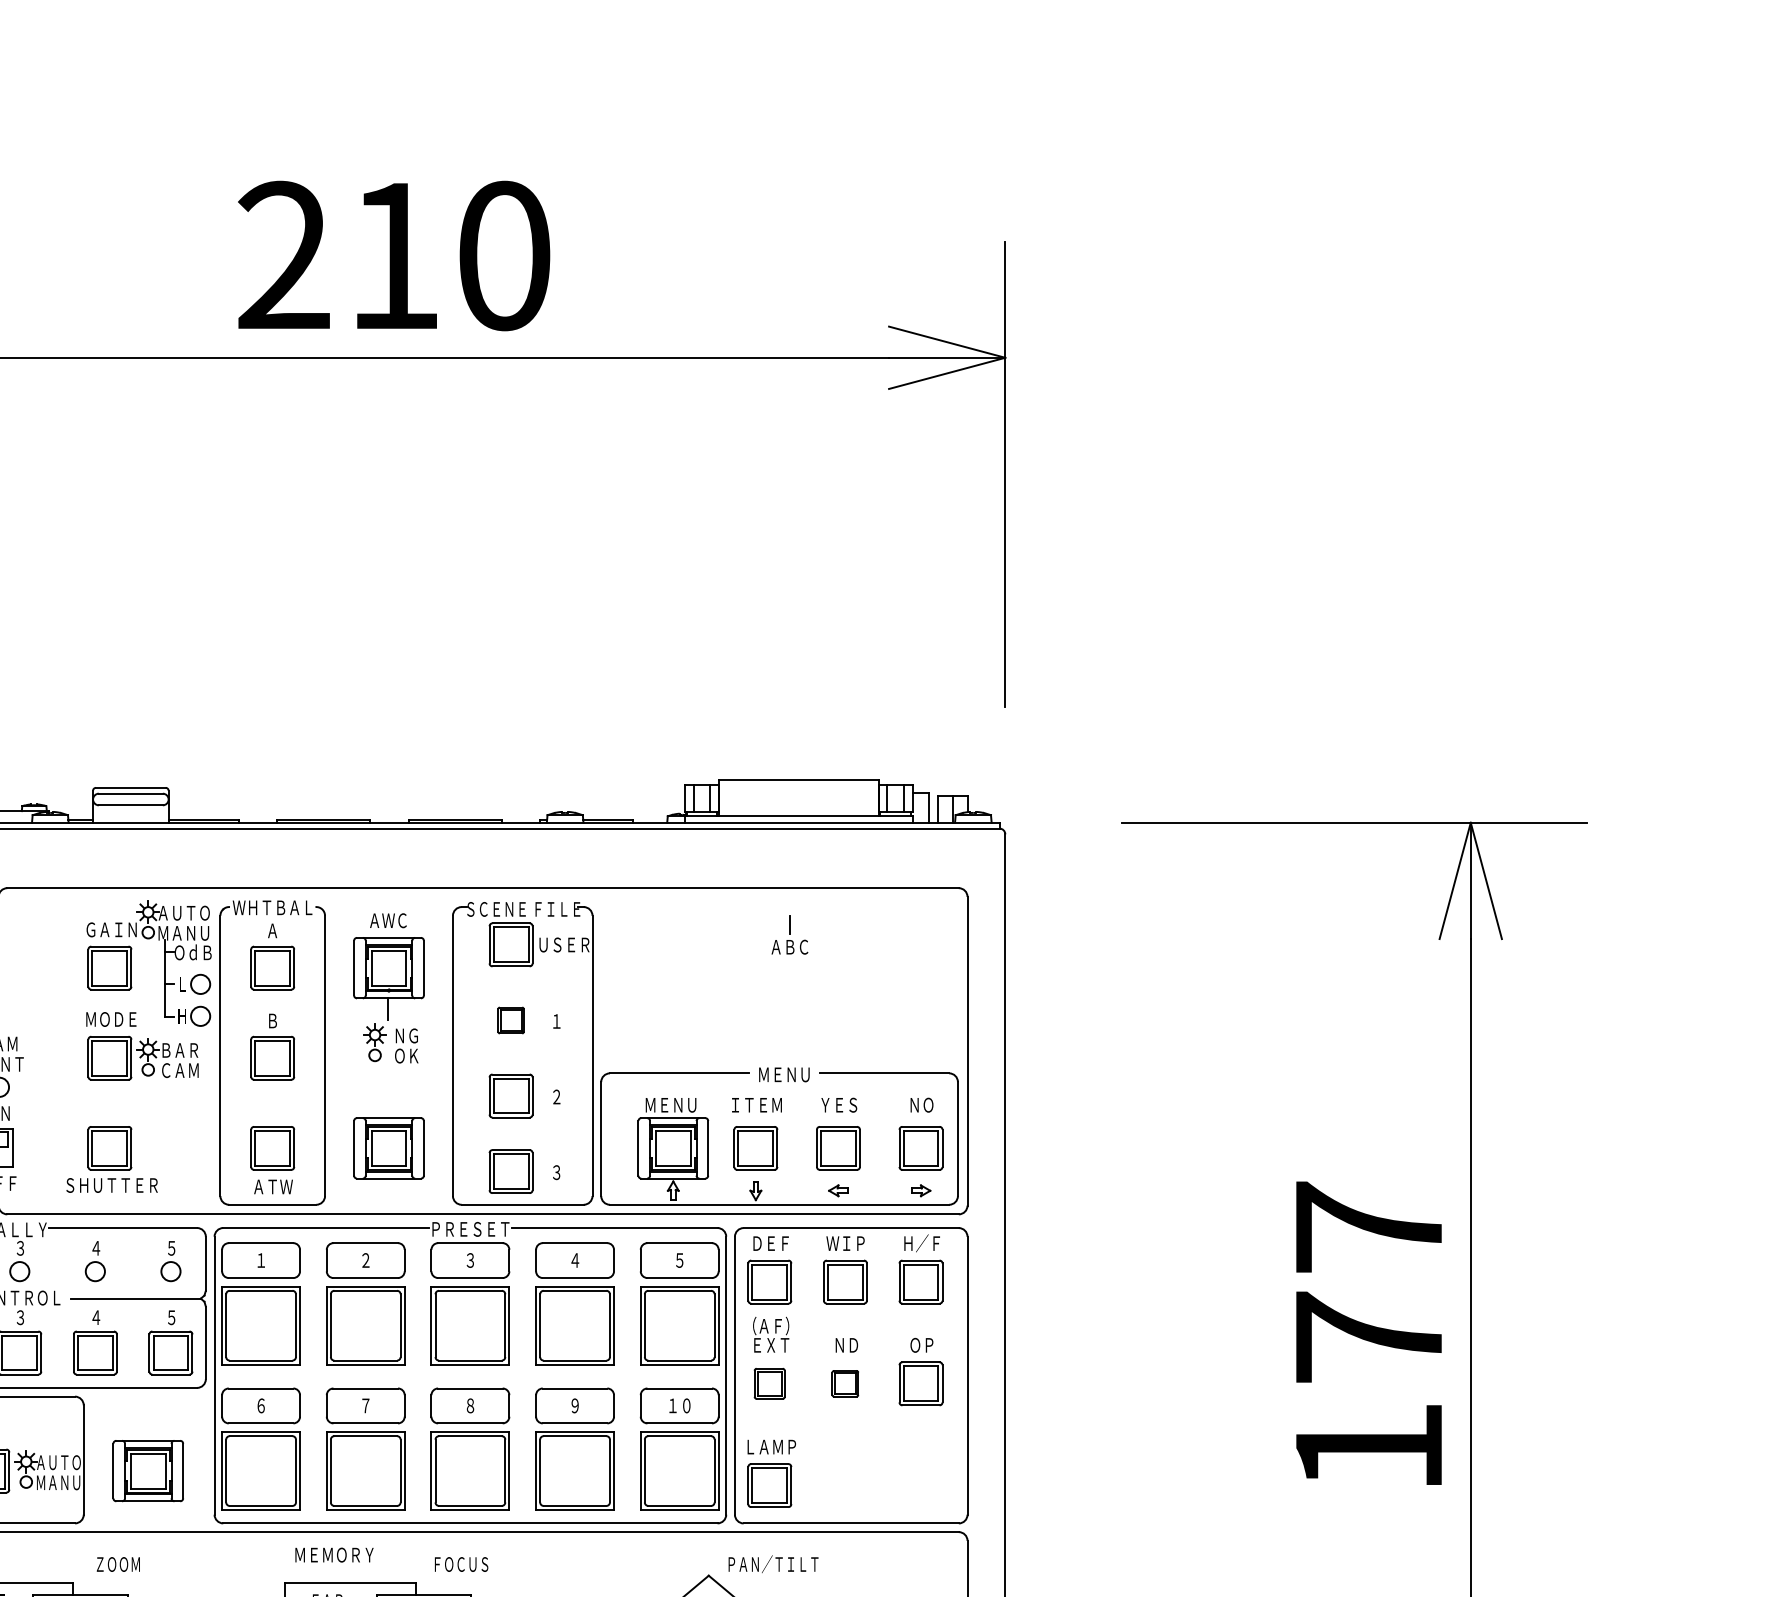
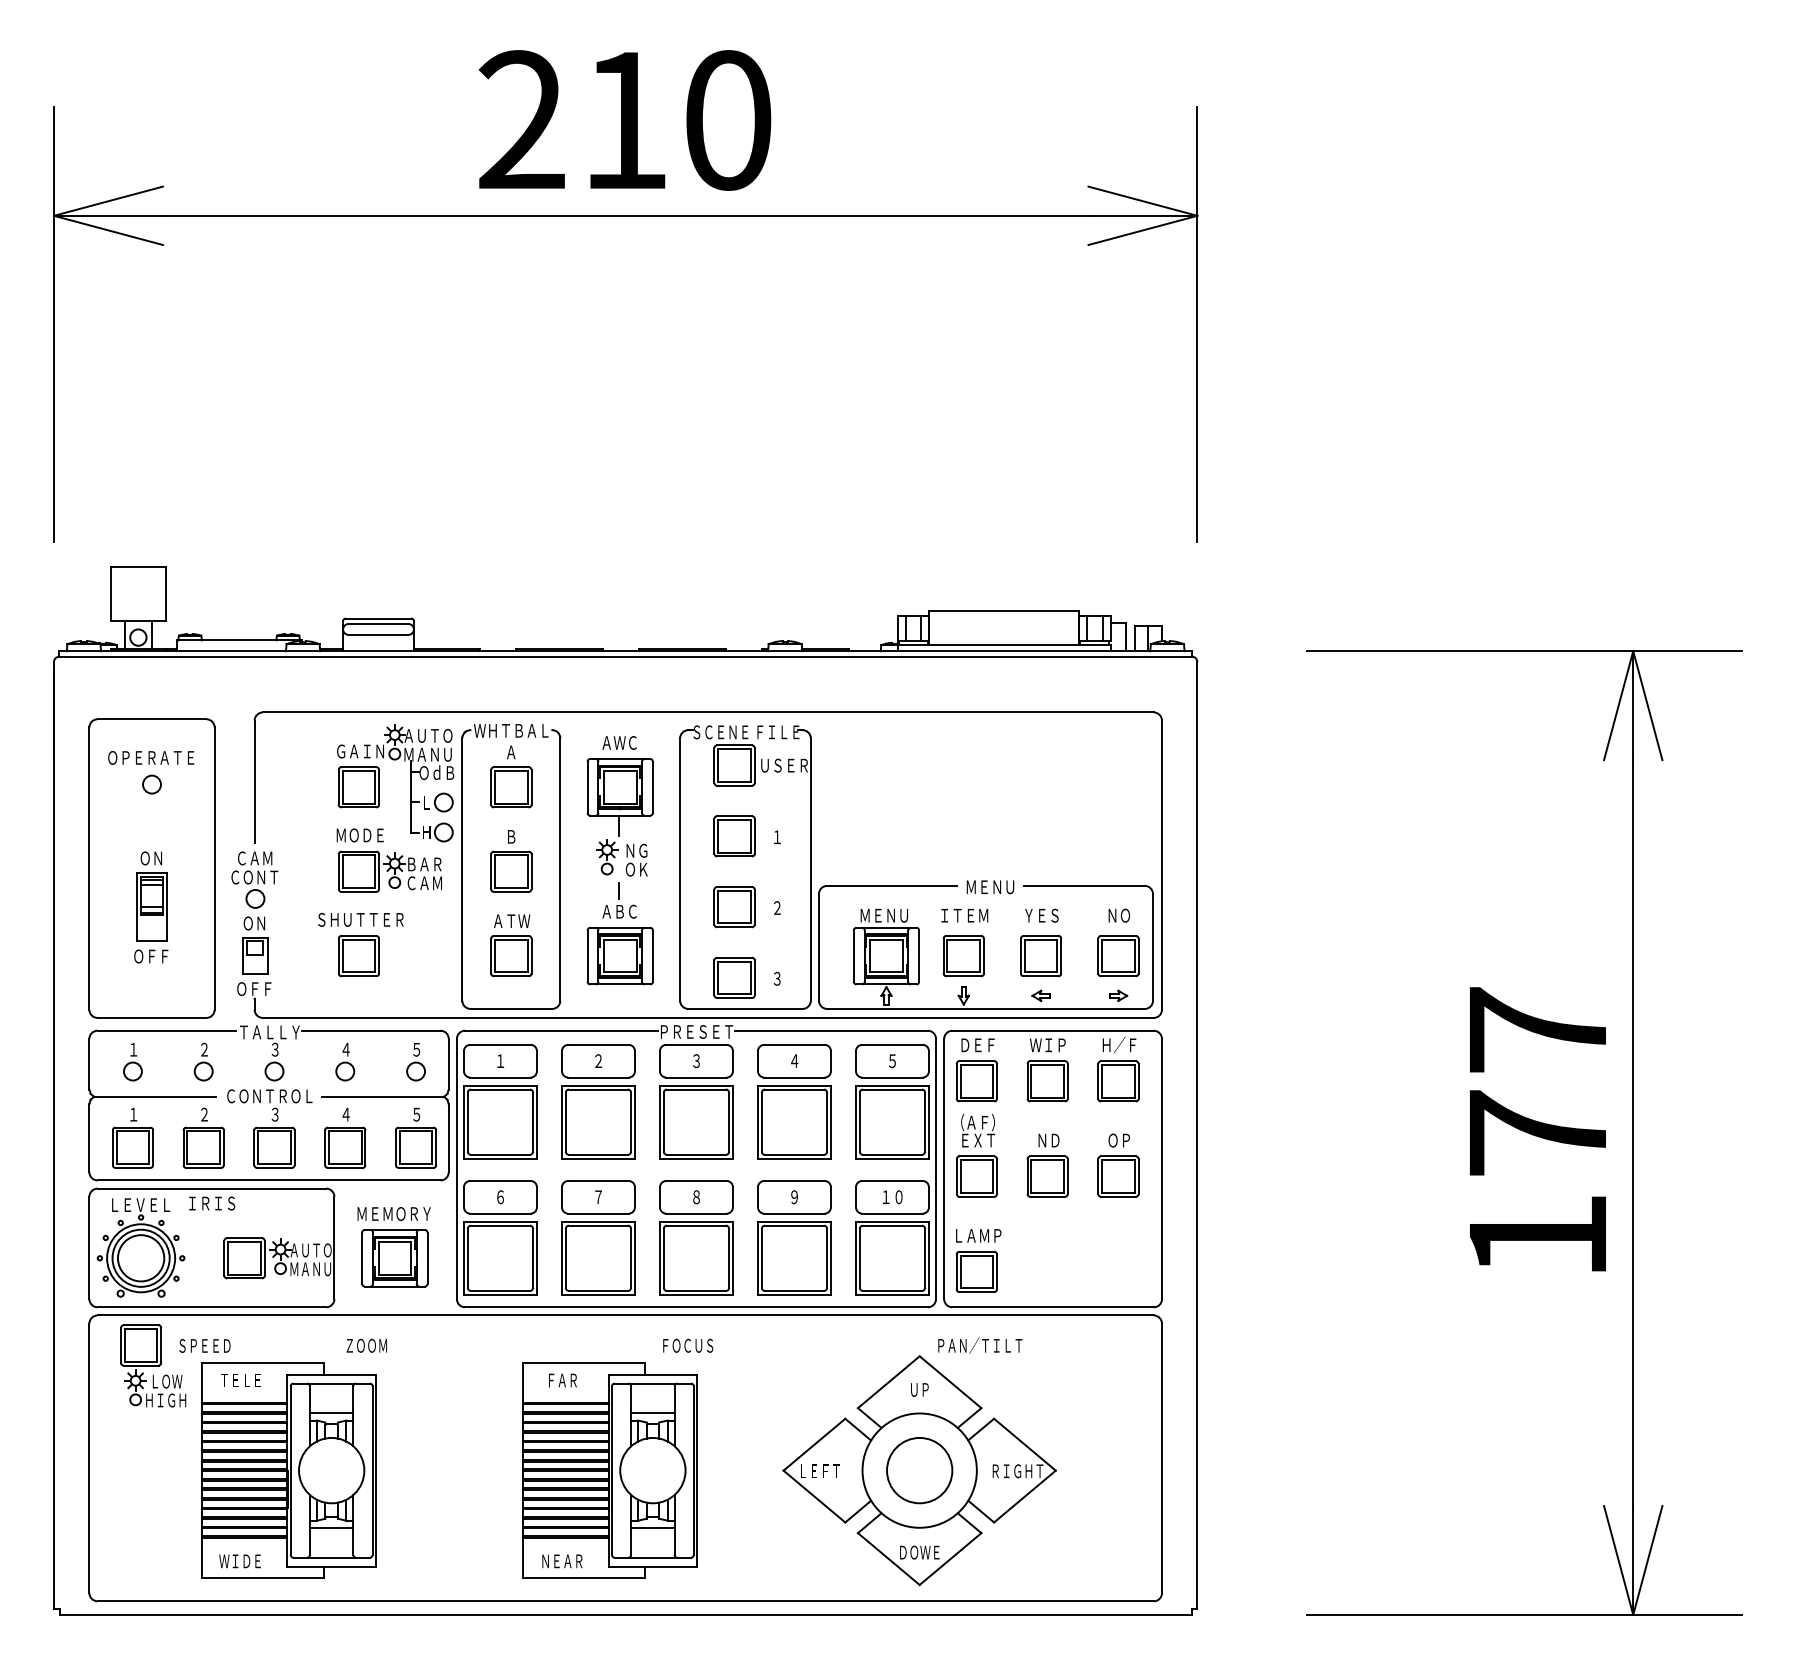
part: (789, 935) -> (619, 900), moved
part: (511, 1020) -> (734, 836), size x1.67
text: (111, 1185) -> (360, 919), moved
text: (273, 1186) -> (512, 920), moved
part: (769, 1383) -> (976, 1176), size x1.43
part: (845, 1383) -> (1047, 1176), size x1.67
text: (333, 1554) -> (393, 1213), moved

